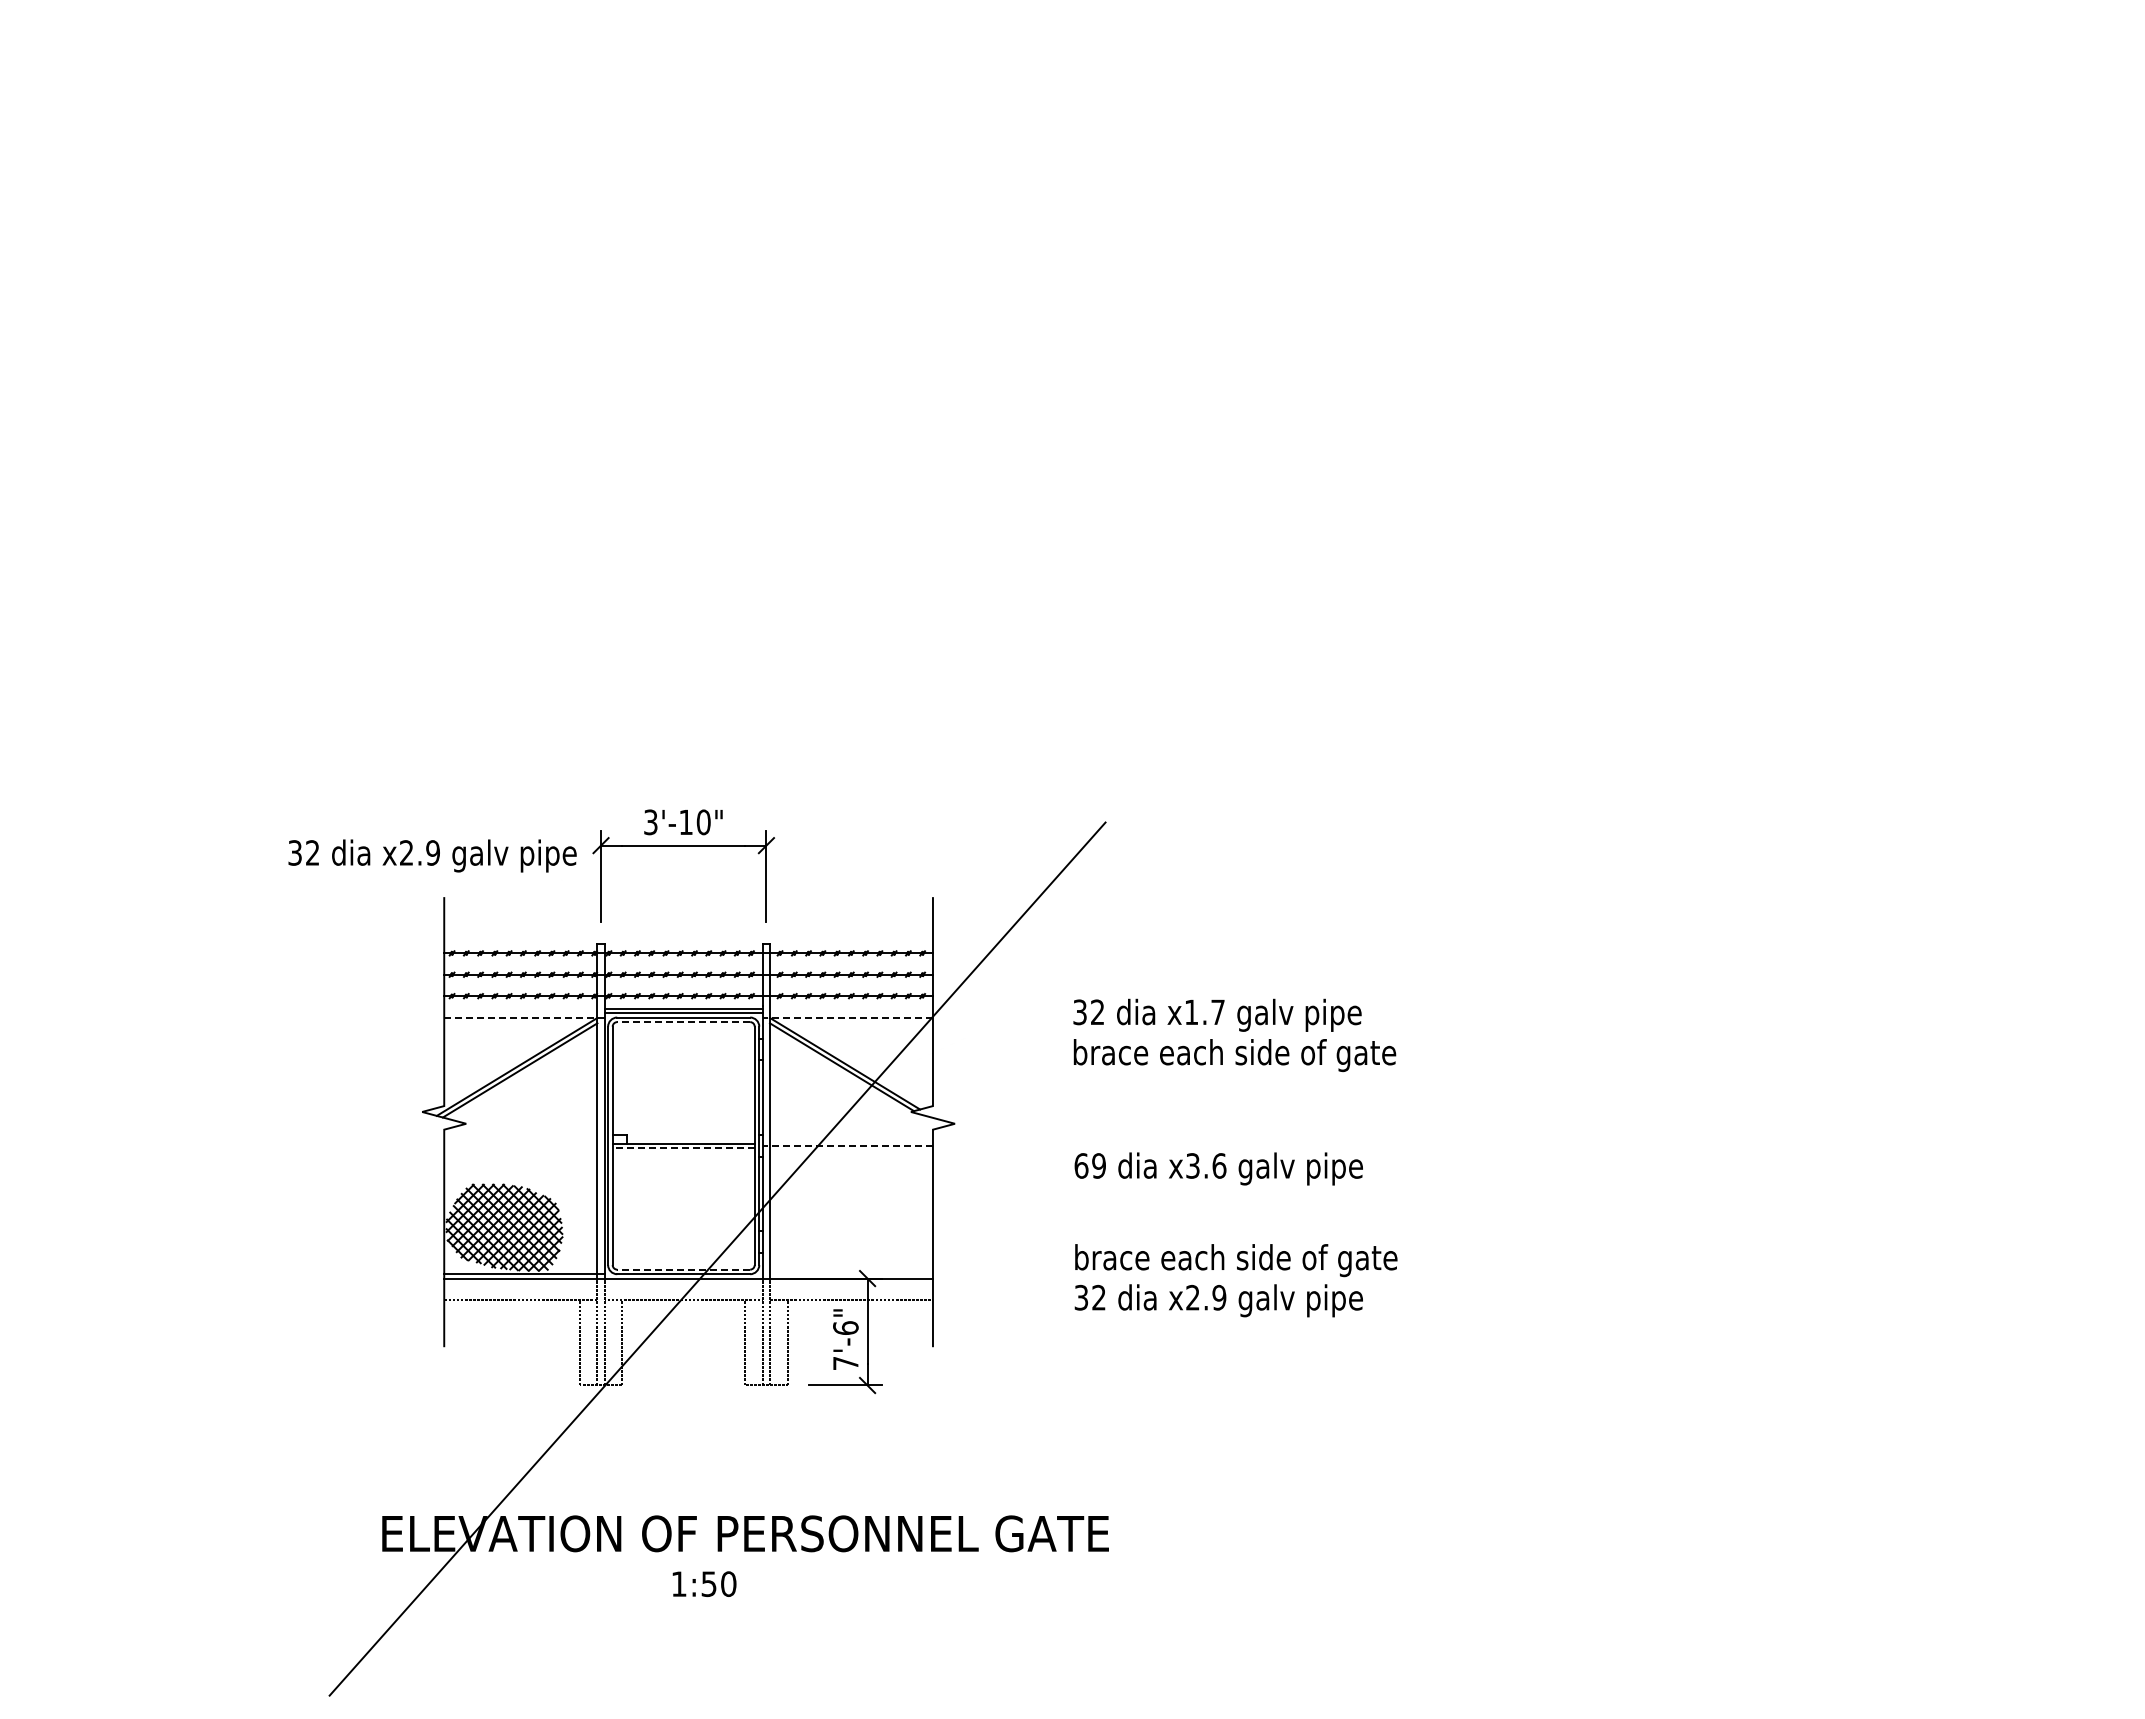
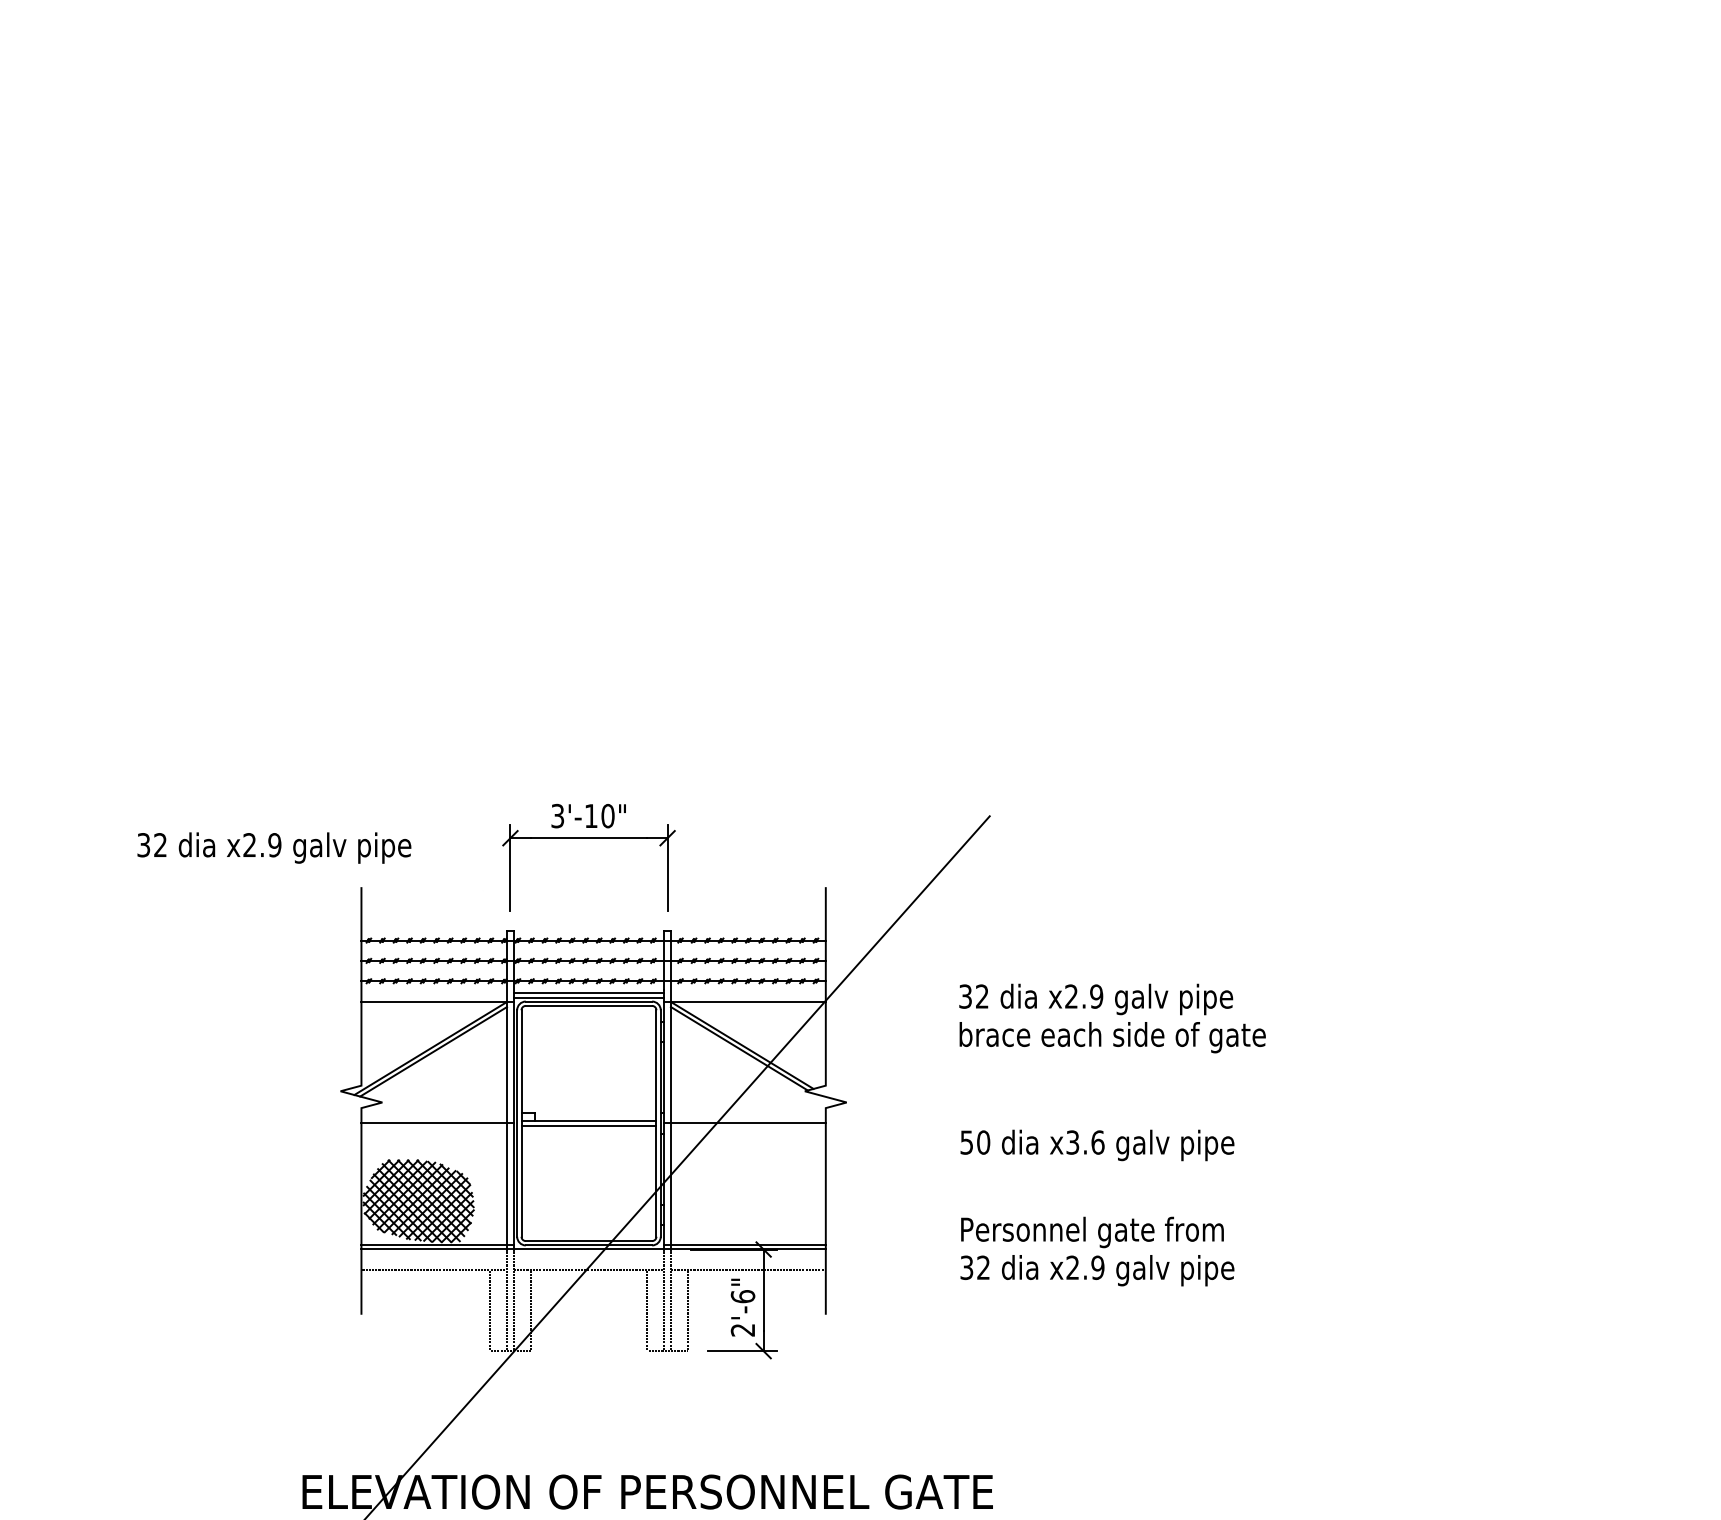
text: (432, 855) -> (274, 847), moved
text: (1204, 1012) -> (1083, 996), x1.7 -> x2.9
line: (523, 1017) -> (436, 1001), dashed -> solid
line: (847, 1017) -> (744, 1001), dashed -> solid
line: (683, 1022) -> (588, 1006), dashed -> solid
line: (524, 1145) -> (437, 1123), added
line: (847, 1145) -> (744, 1123), dashed -> solid
line: (683, 1148) -> (588, 1125), dashed -> solid
text: (1090, 1165) -> (975, 1142), 69 -> 50
text: (1236, 1260) -> (1114, 1232), brace each side of gate -> Personnel gate from
line: (683, 1269) -> (588, 1240), dashed -> solid
line: (847, 1274) -> (744, 1245), added
text: (845, 1363) -> (742, 1330), 7'-6" -> 2'-6"

